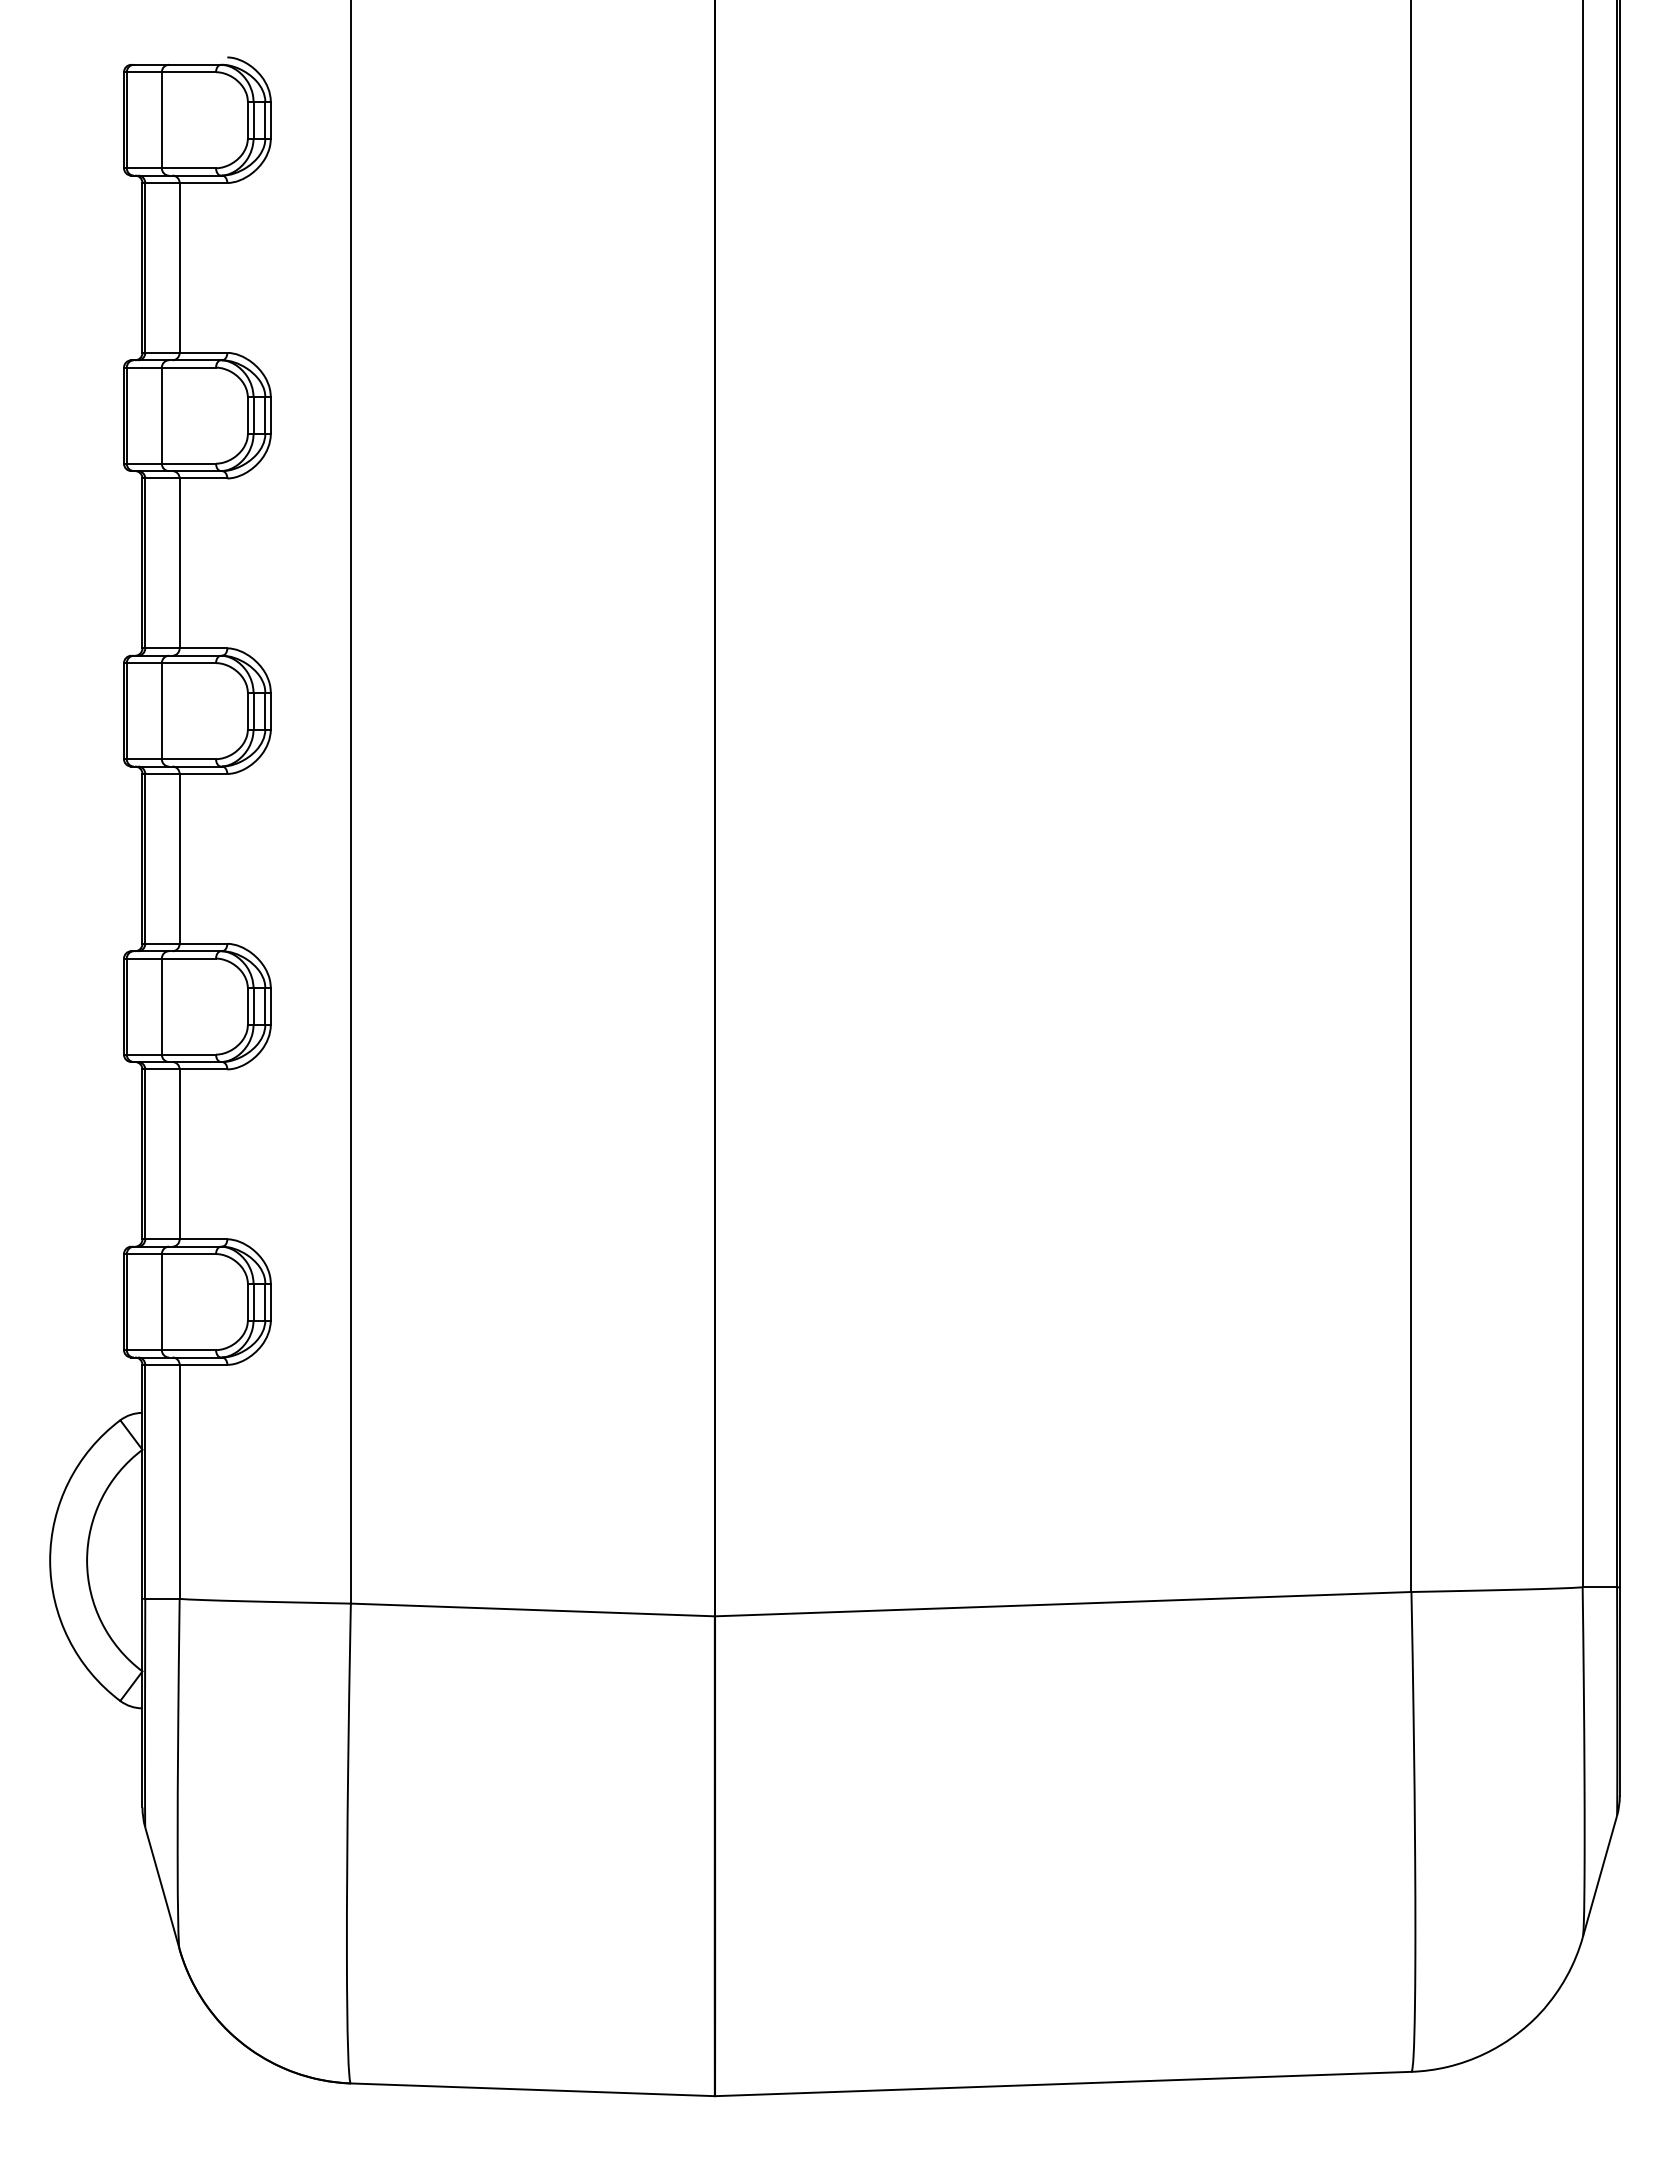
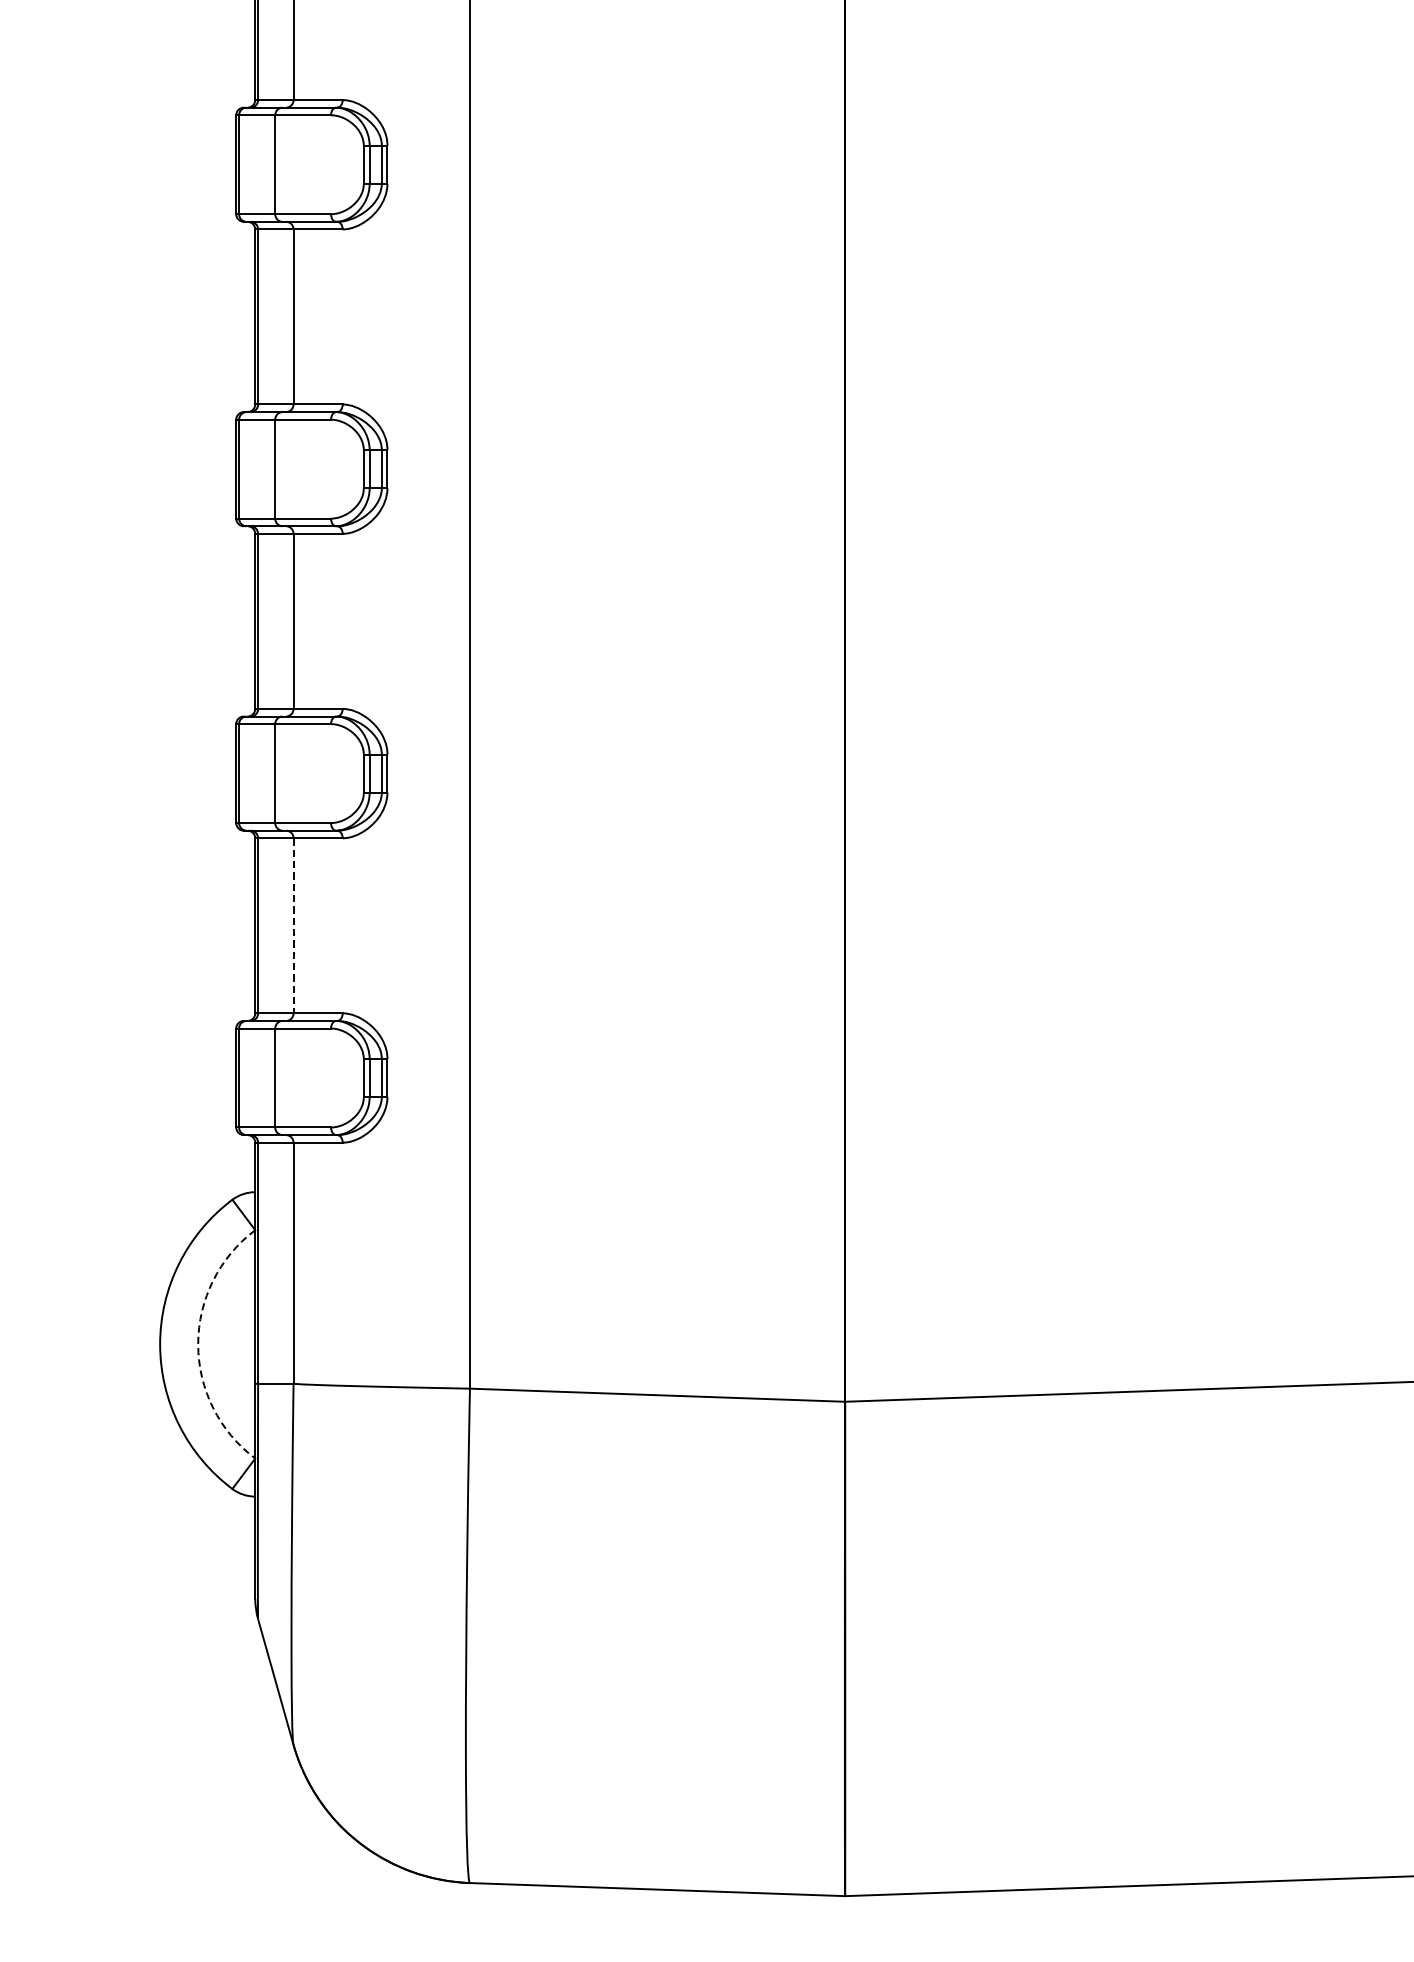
line: (179, 1154) -> (293, 925), solid -> dashed
arc: (87, 1560) -> (198, 1344), solid -> dashed

